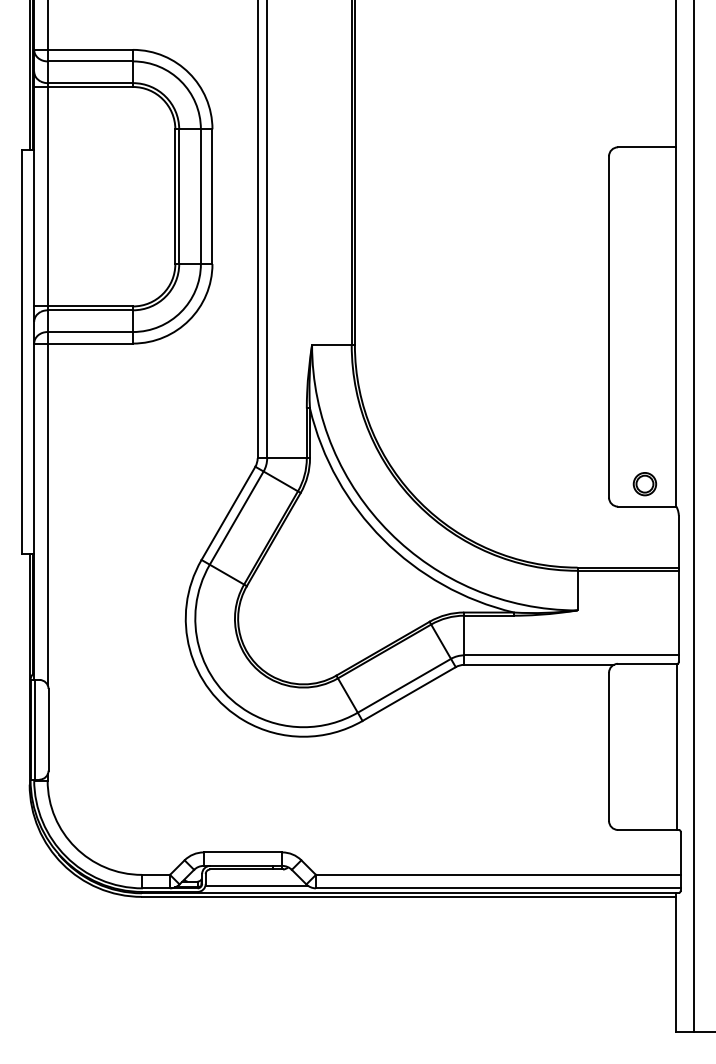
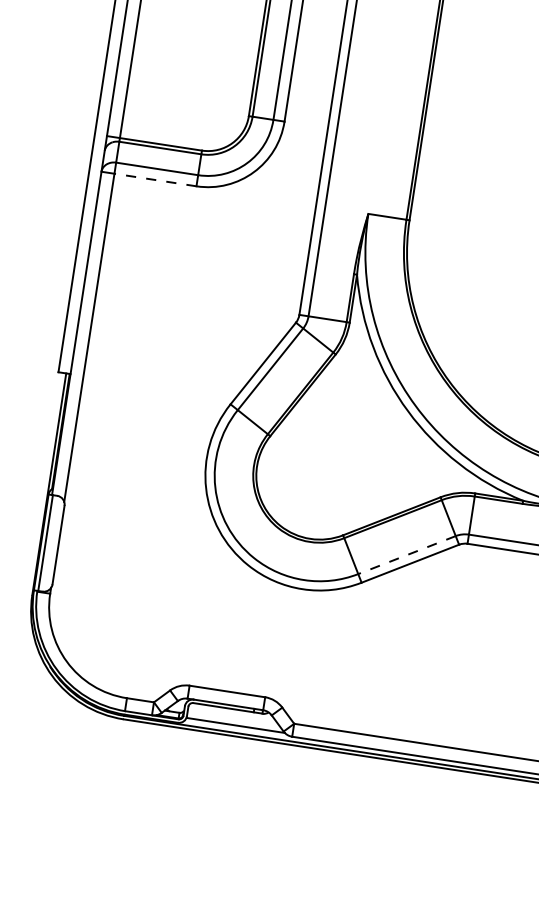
line: (90, 343) -> (155, 179), solid -> dashed
line: (404, 685) -> (407, 554), solid -> dashed

